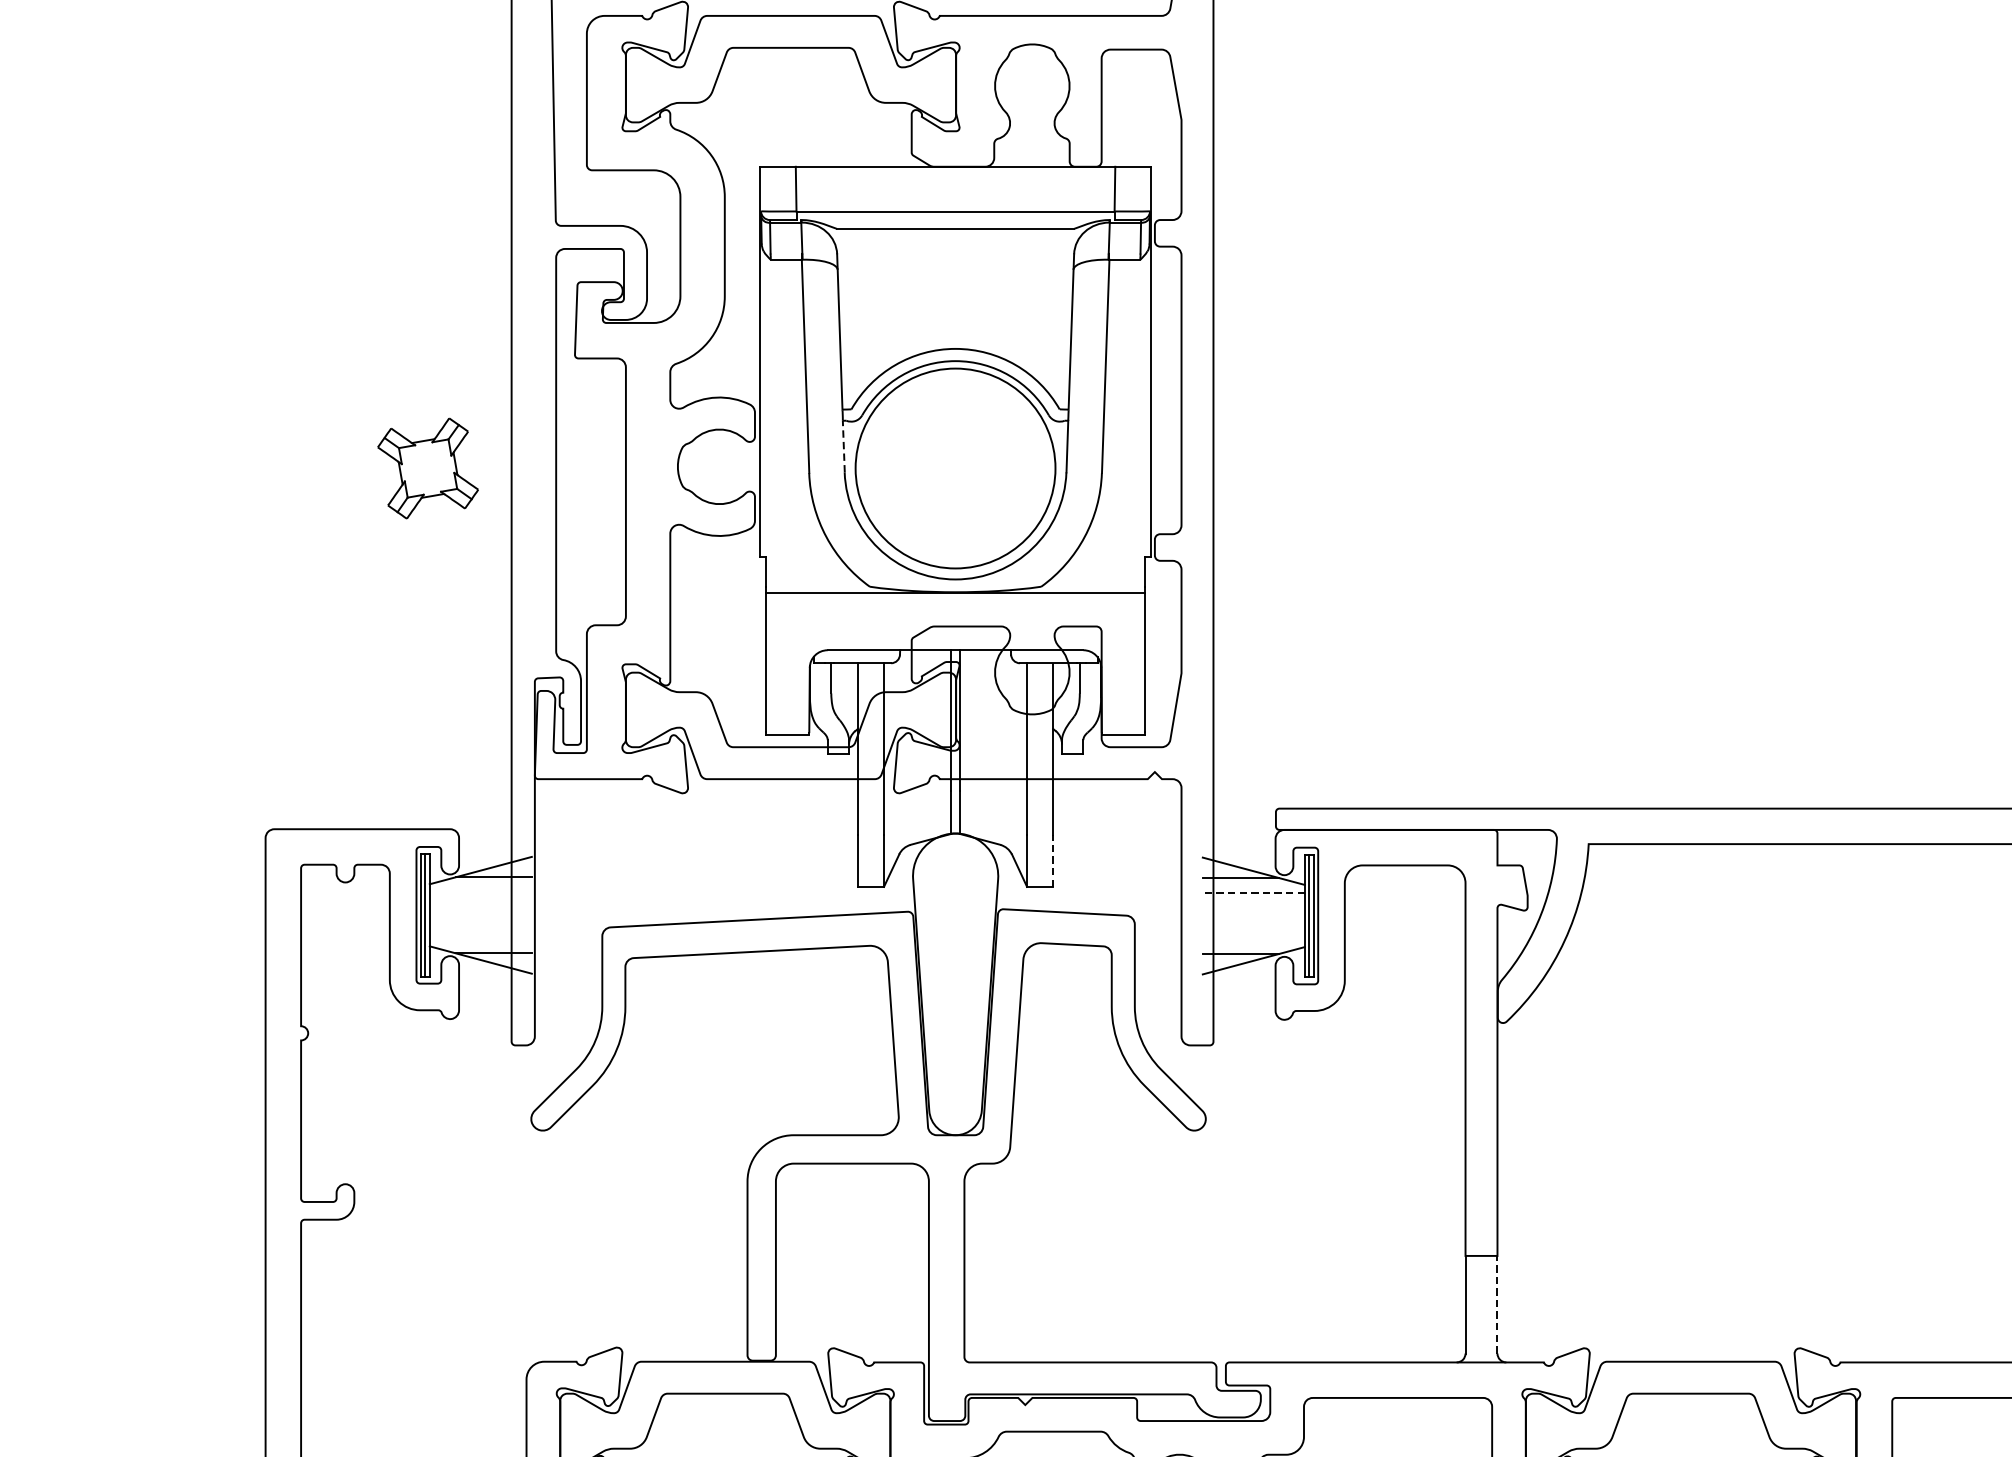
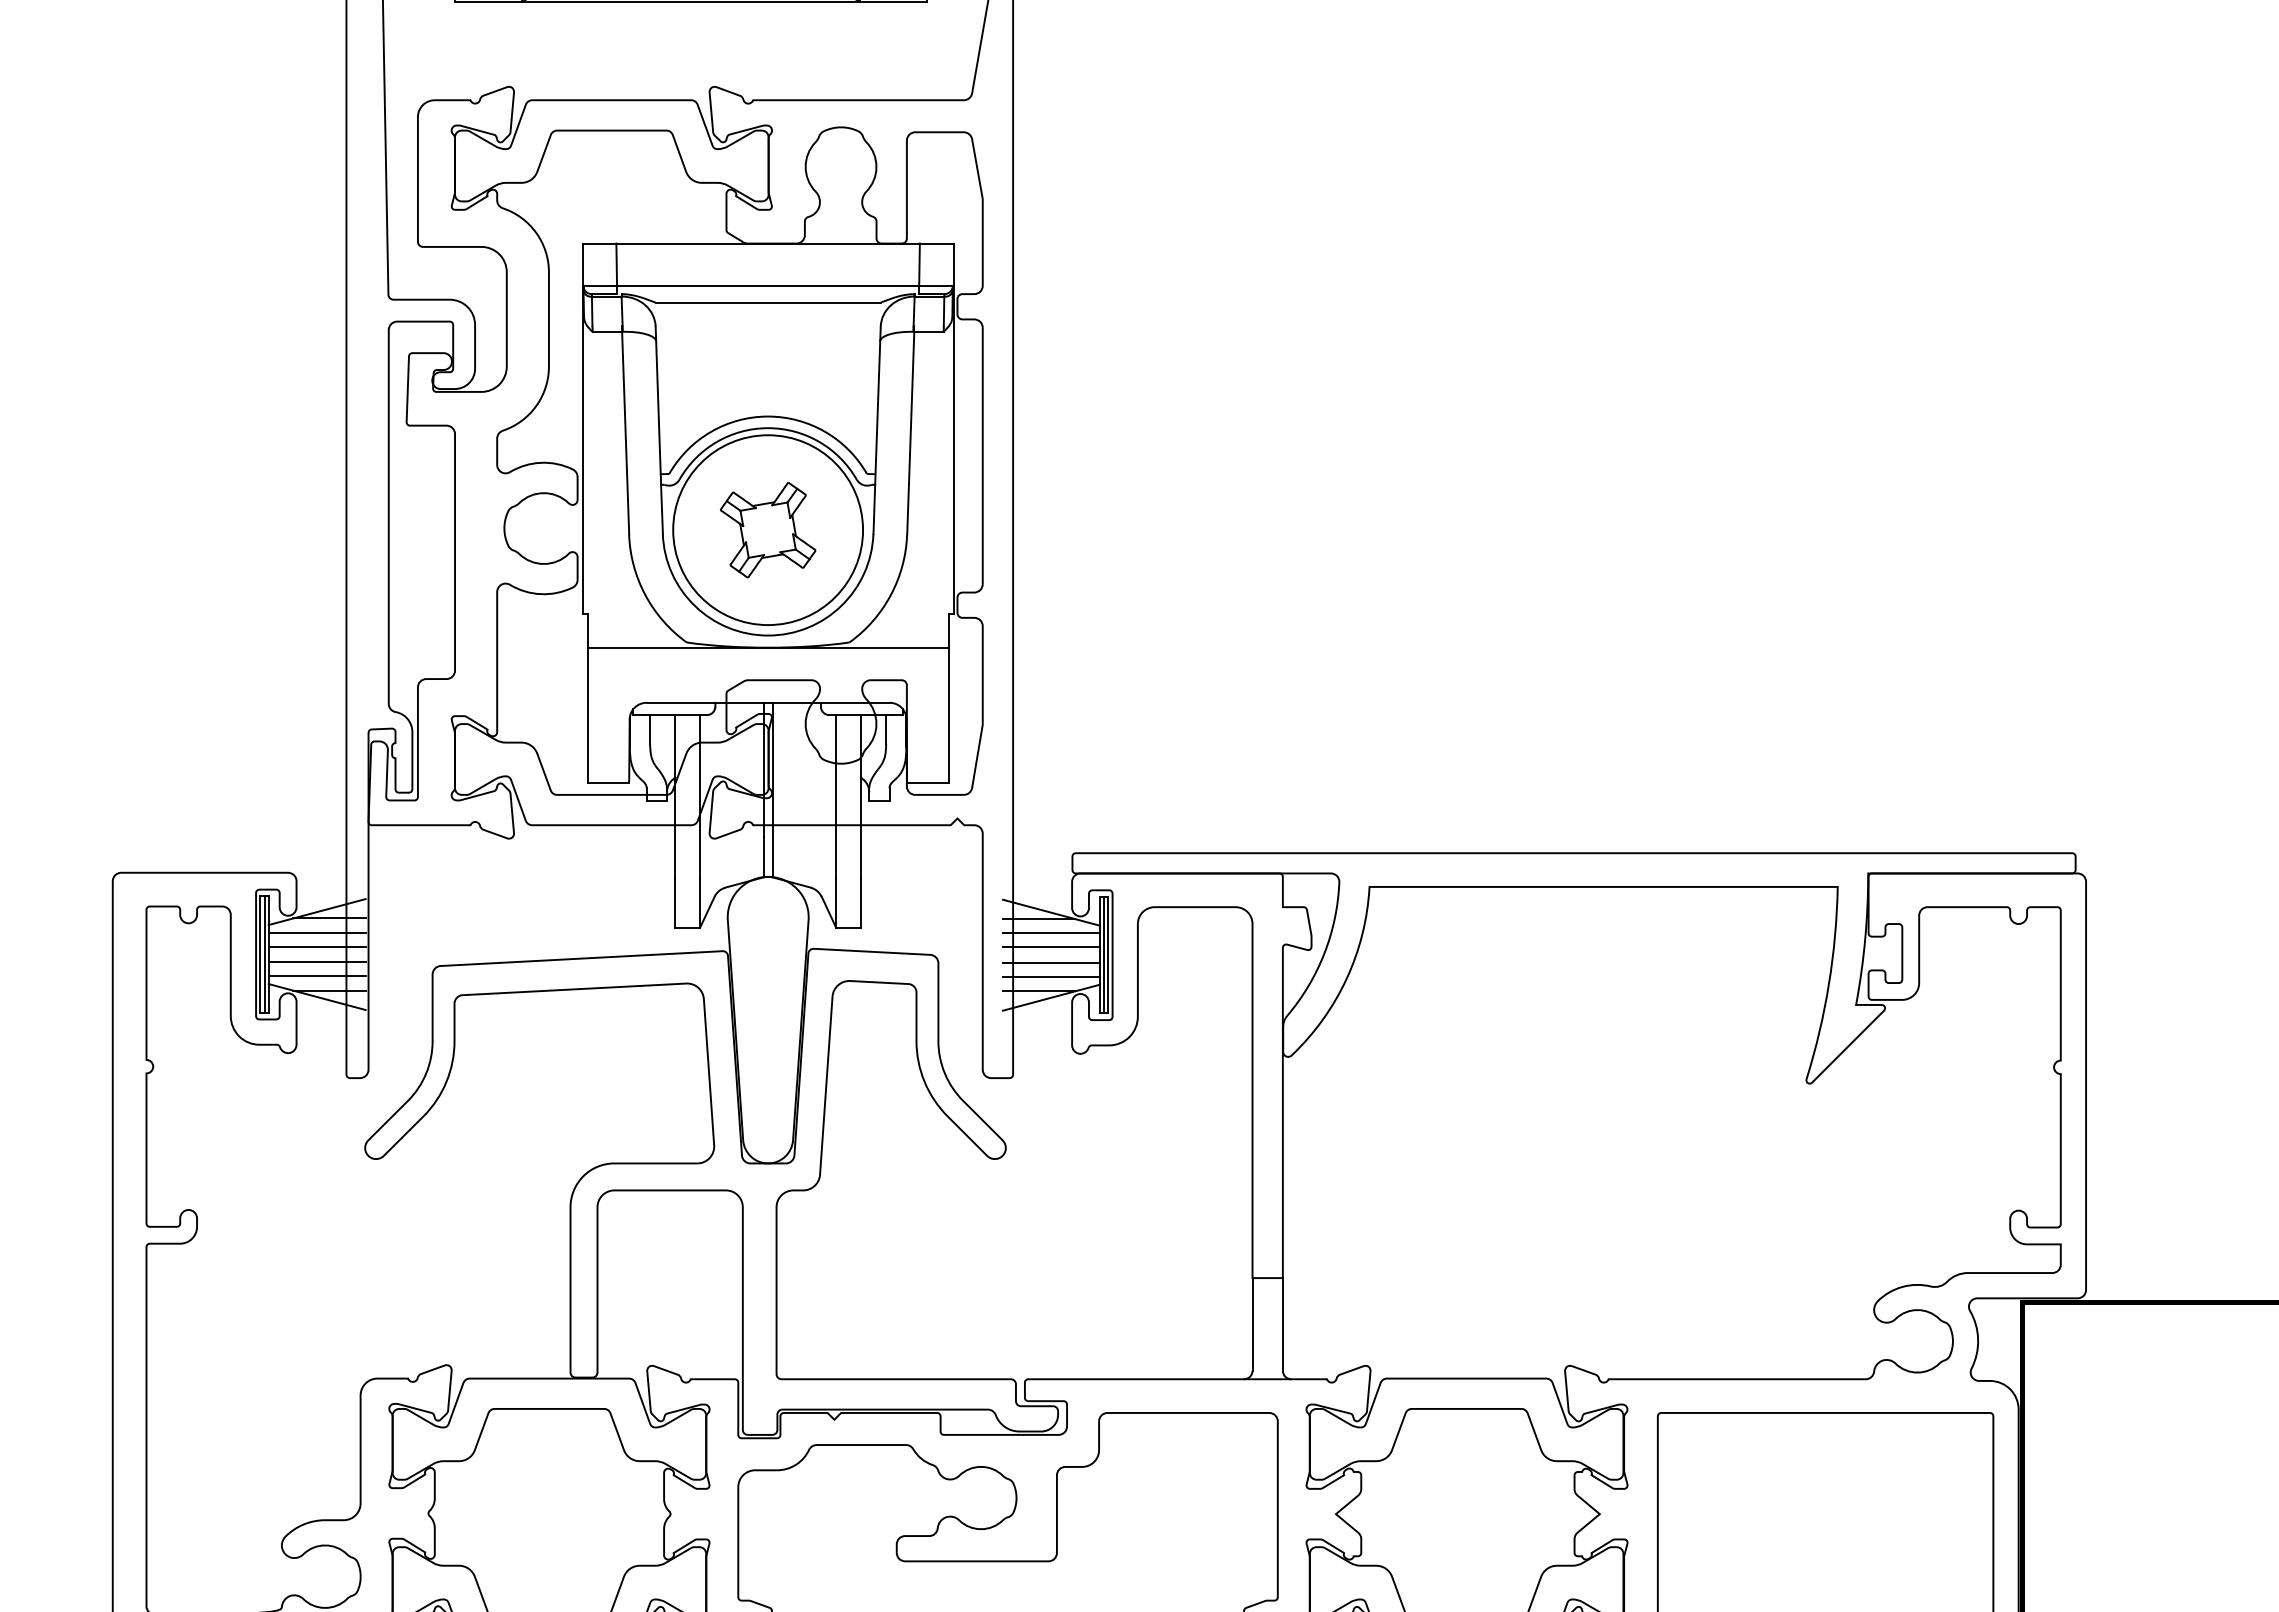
line: (843, 446) -> (661, 509), dashed -> solid
part: (427, 468) -> (767, 530), moved
line: (1052, 860) -> (860, 902), dashed -> solid
line: (480, 892) -> (316, 932), added
line: (1252, 893) -> (1050, 933), dashed -> solid
line: (480, 906) -> (316, 946), added
line: (1252, 907) -> (1050, 947), added
line: (480, 923) -> (316, 962), added
line: (1252, 923) -> (1050, 962), added
line: (480, 938) -> (316, 976), added
line: (1252, 939) -> (1050, 977), added
line: (1497, 1303) -> (1282, 1323), dashed -> solid

